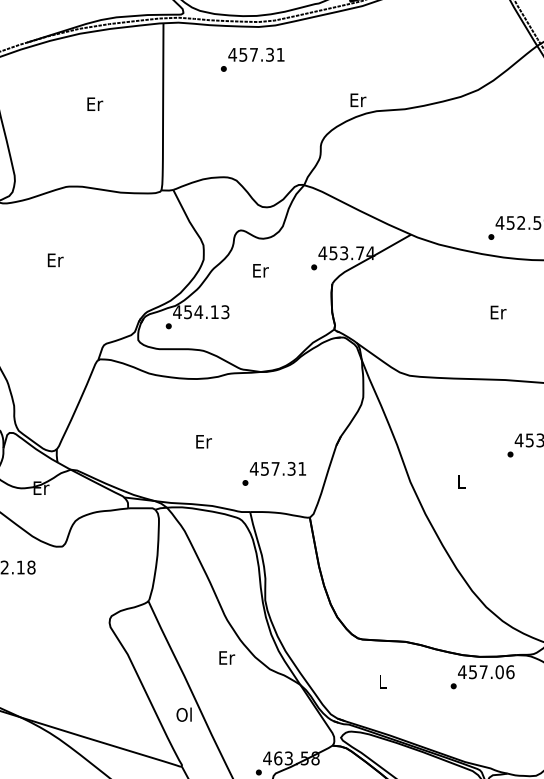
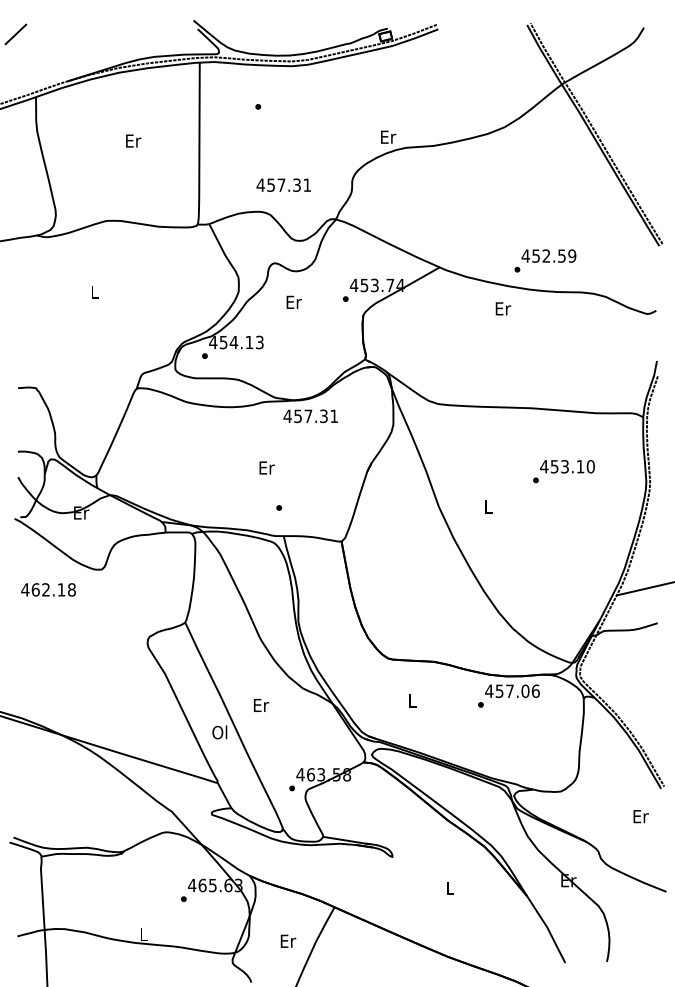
text: (256, 54) -> (283, 184), moved
text: (55, 259) -> (95, 291), Er -> L
text: (498, 312) -> (503, 308), moved
text: (203, 441) -> (266, 467), moved
text: (277, 469) -> (310, 416), moved
text: (227, 658) -> (261, 705), moved

